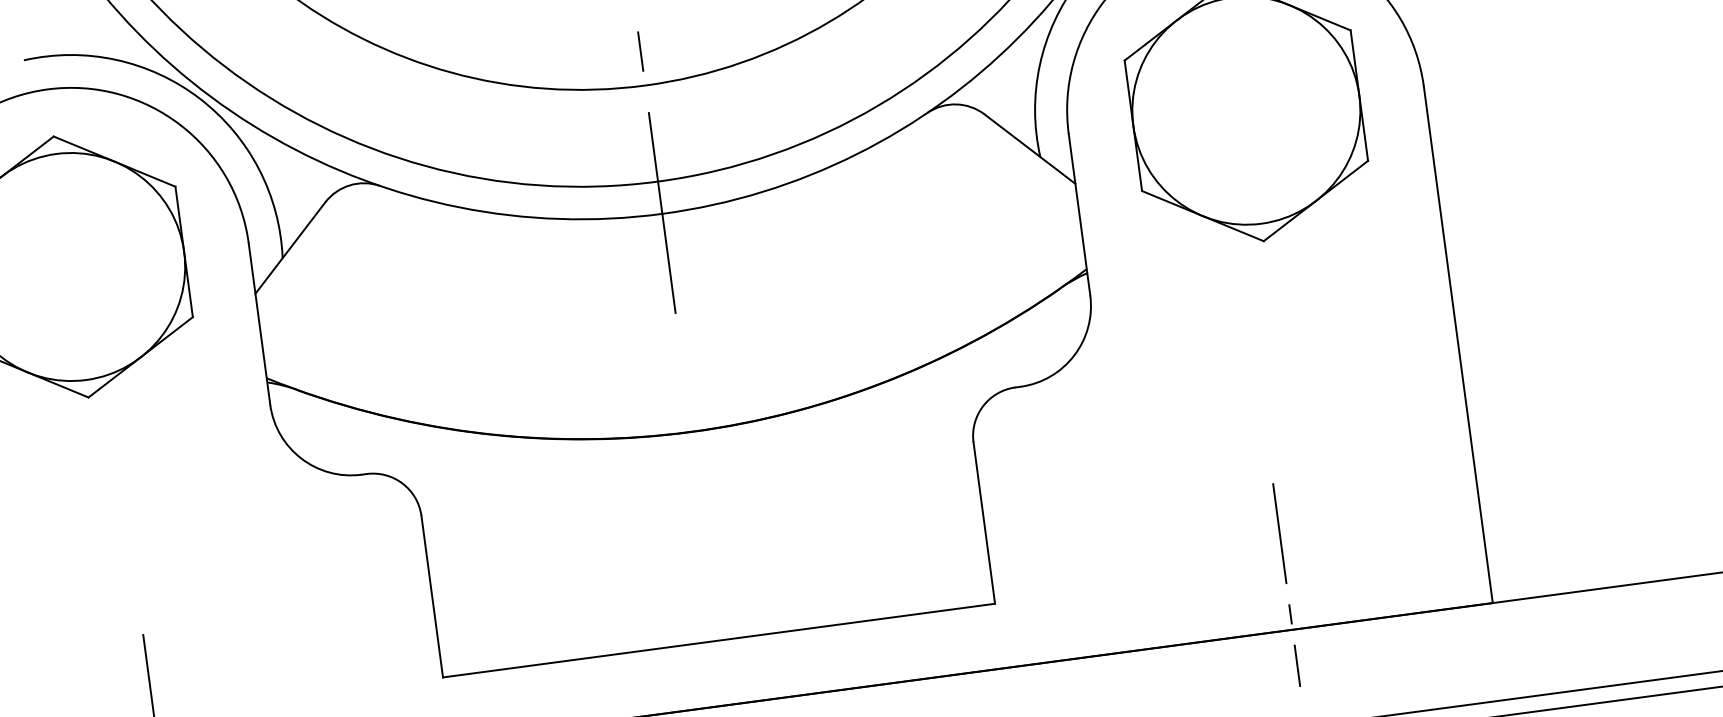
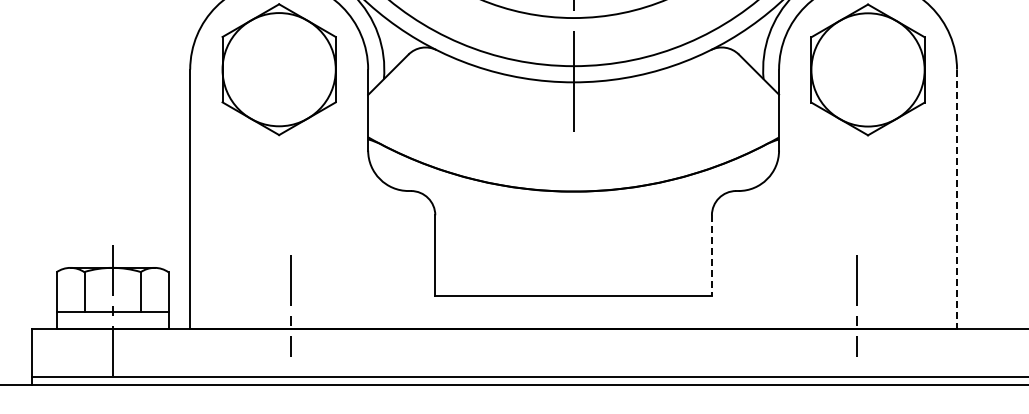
line: (1459, 345) -> (957, 199), solid -> dashed
line: (983, 524) -> (711, 256), solid -> dashed

